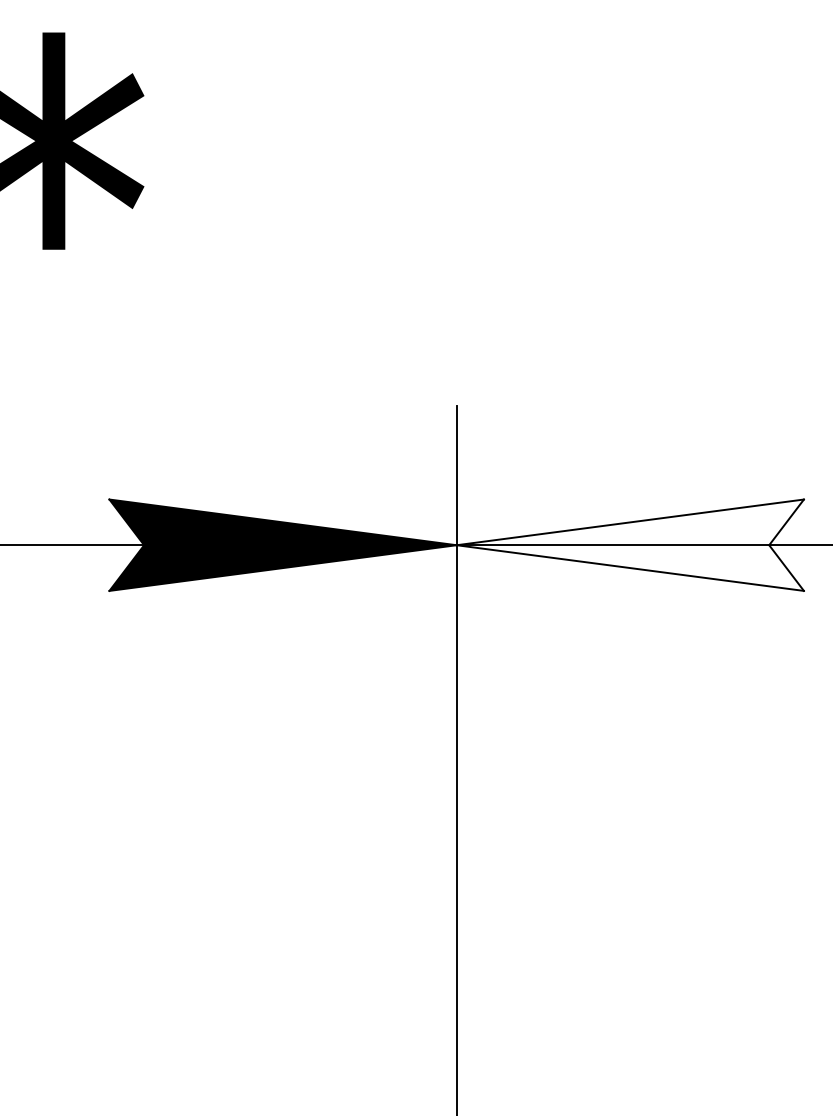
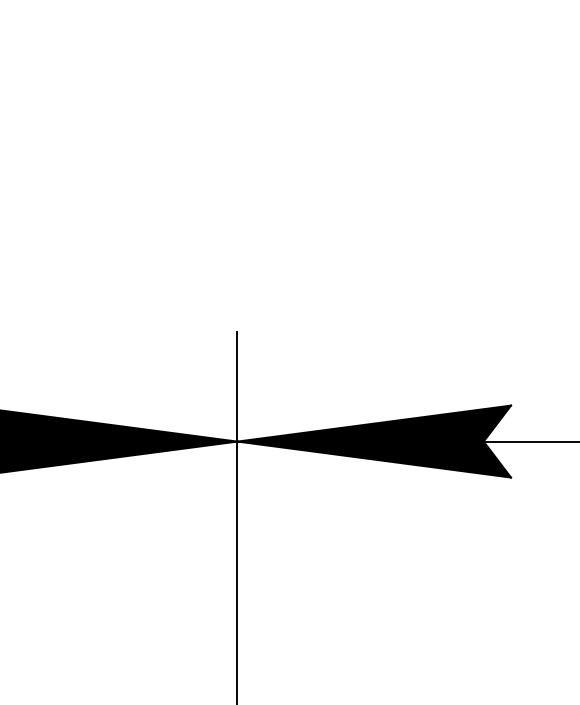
fill: (629, 544) -> (373, 441), added

